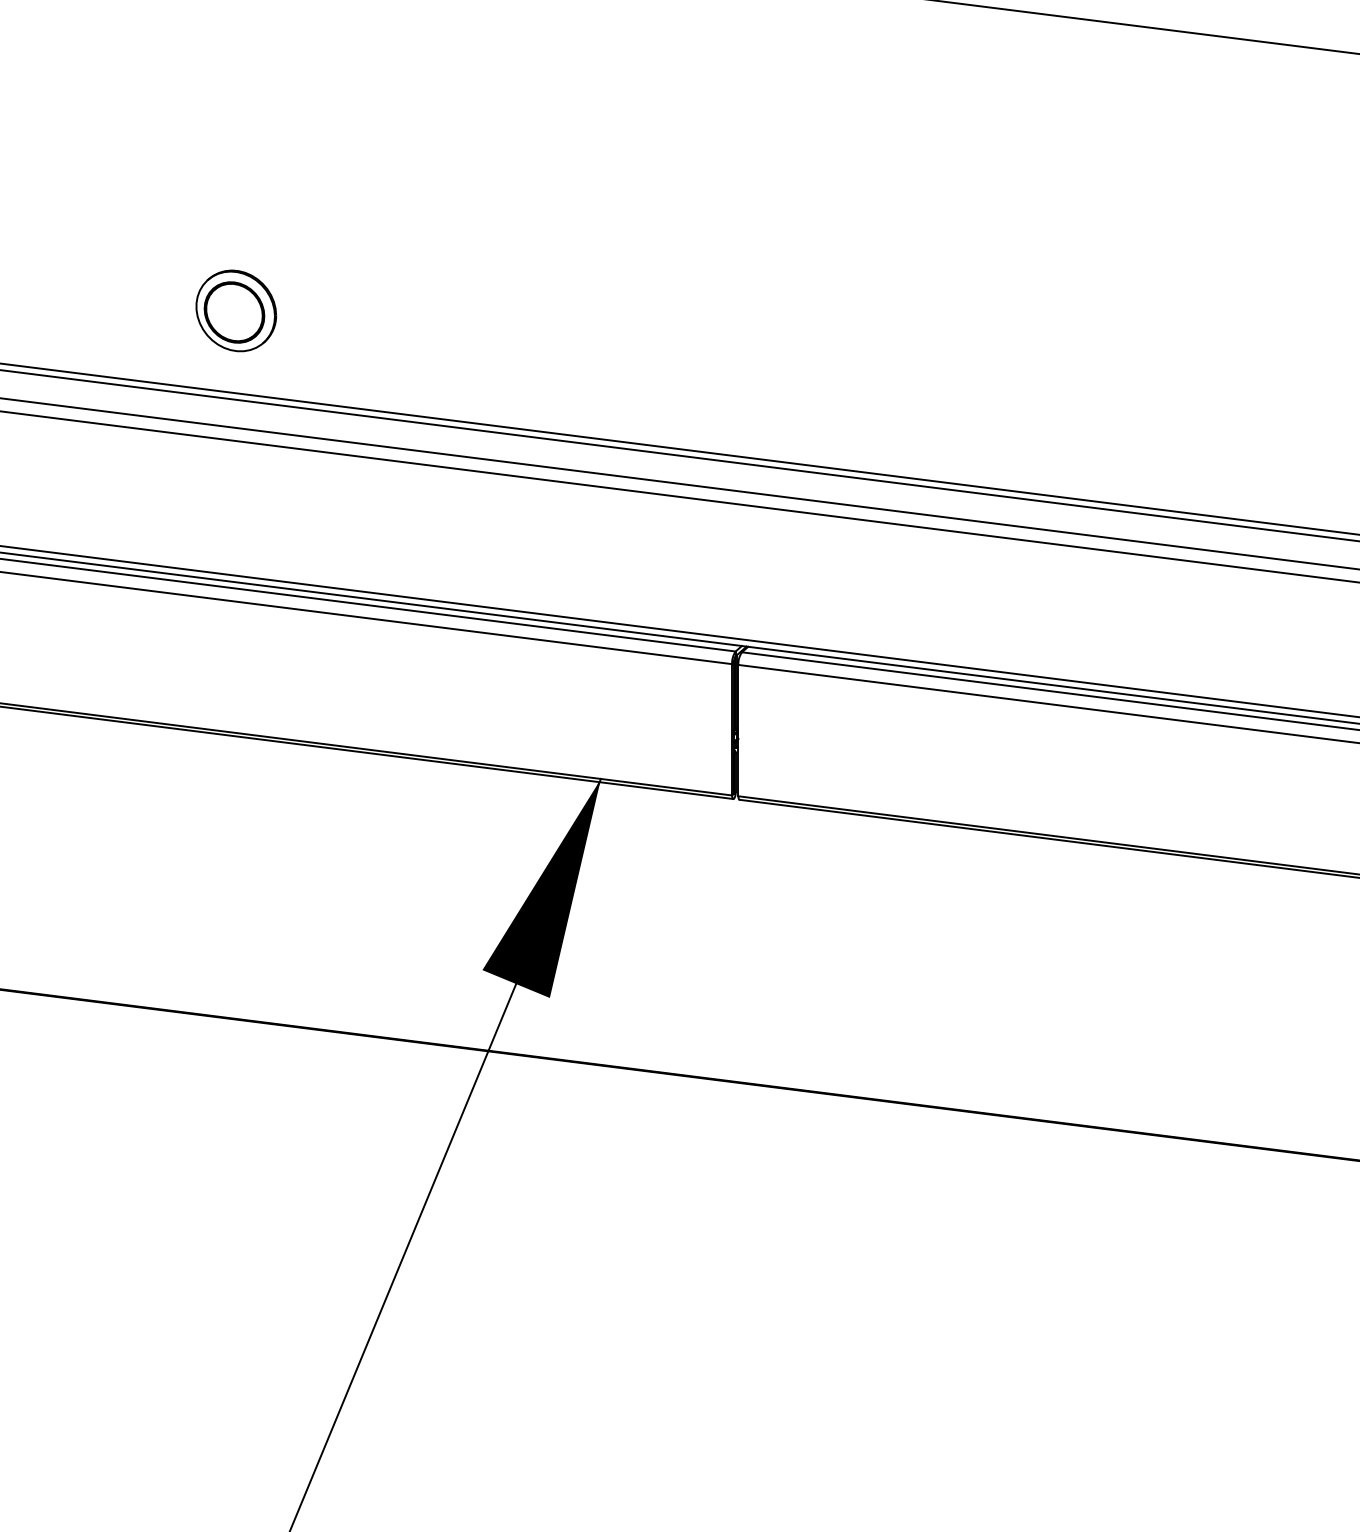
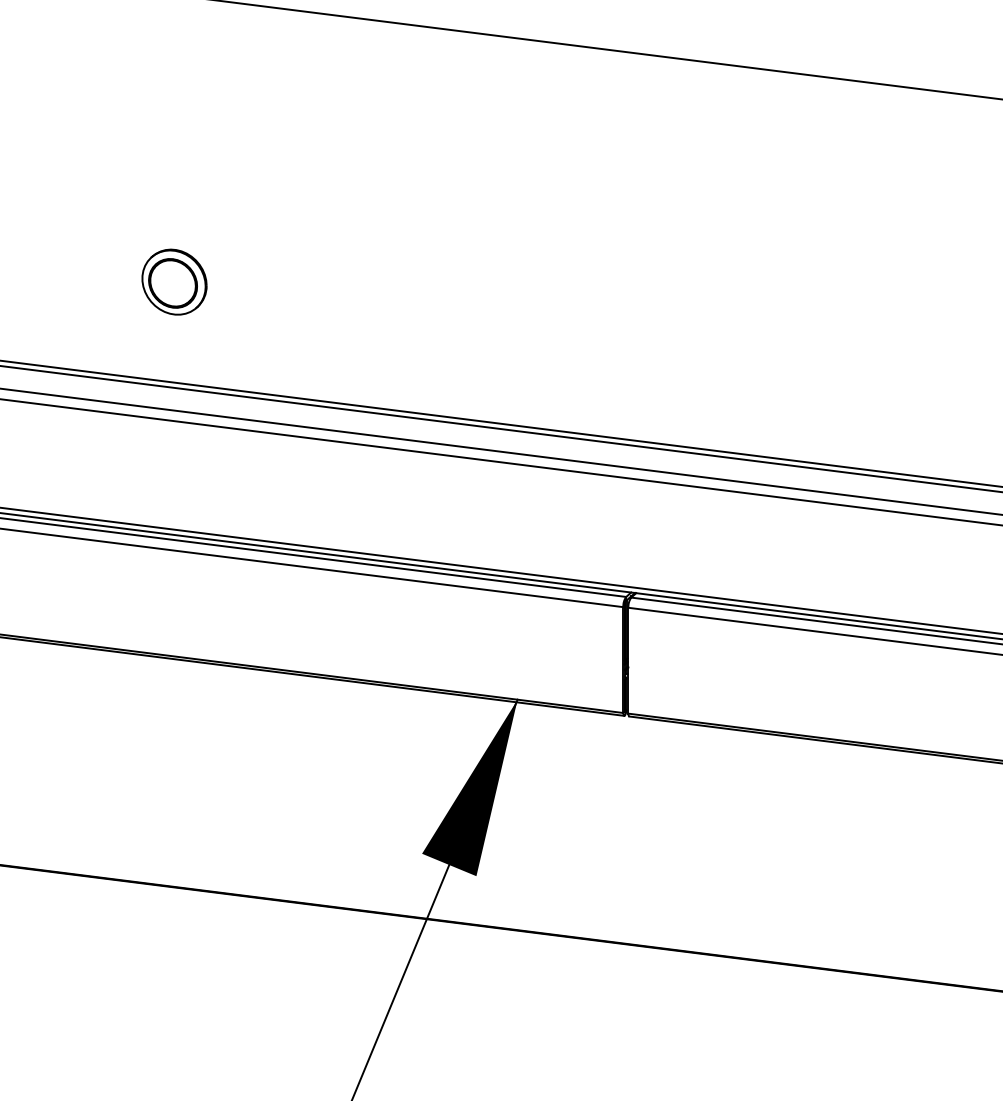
part: (236, 310) -> (174, 281), moved

